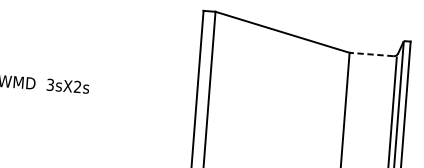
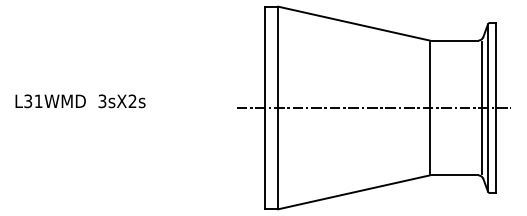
line: (371, 54) -> (453, 40), dashed -> solid
line: (294, 110) -> (373, 108), added

